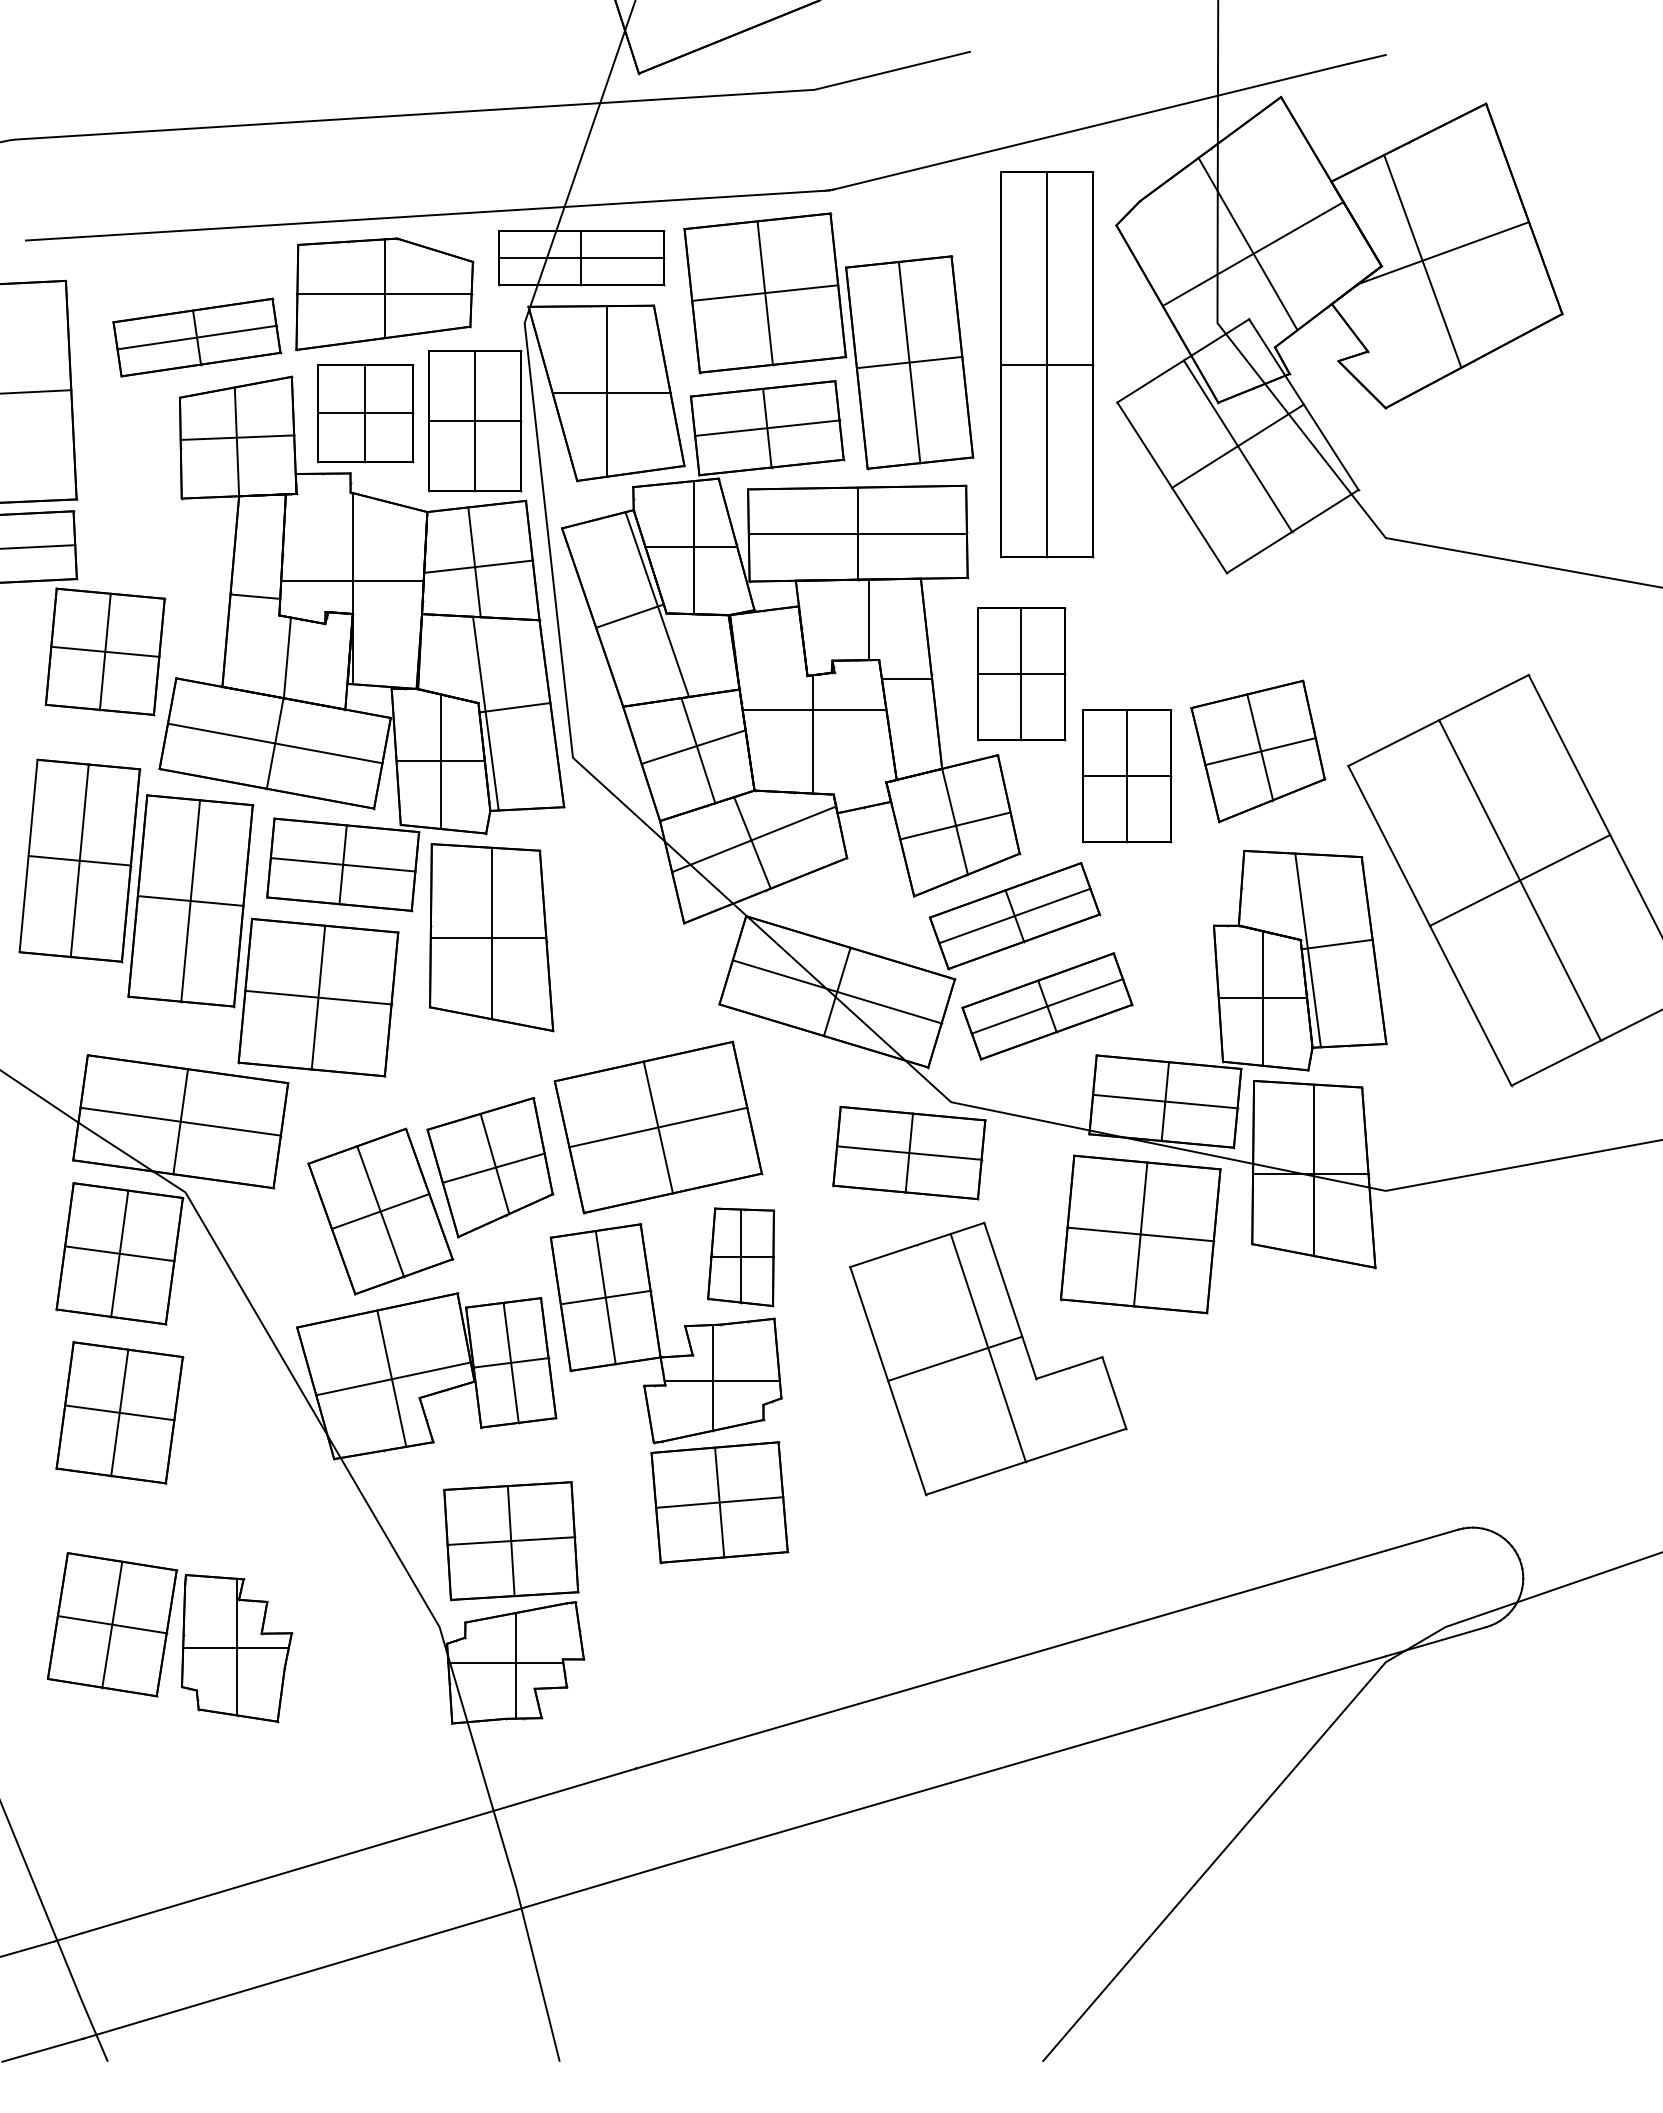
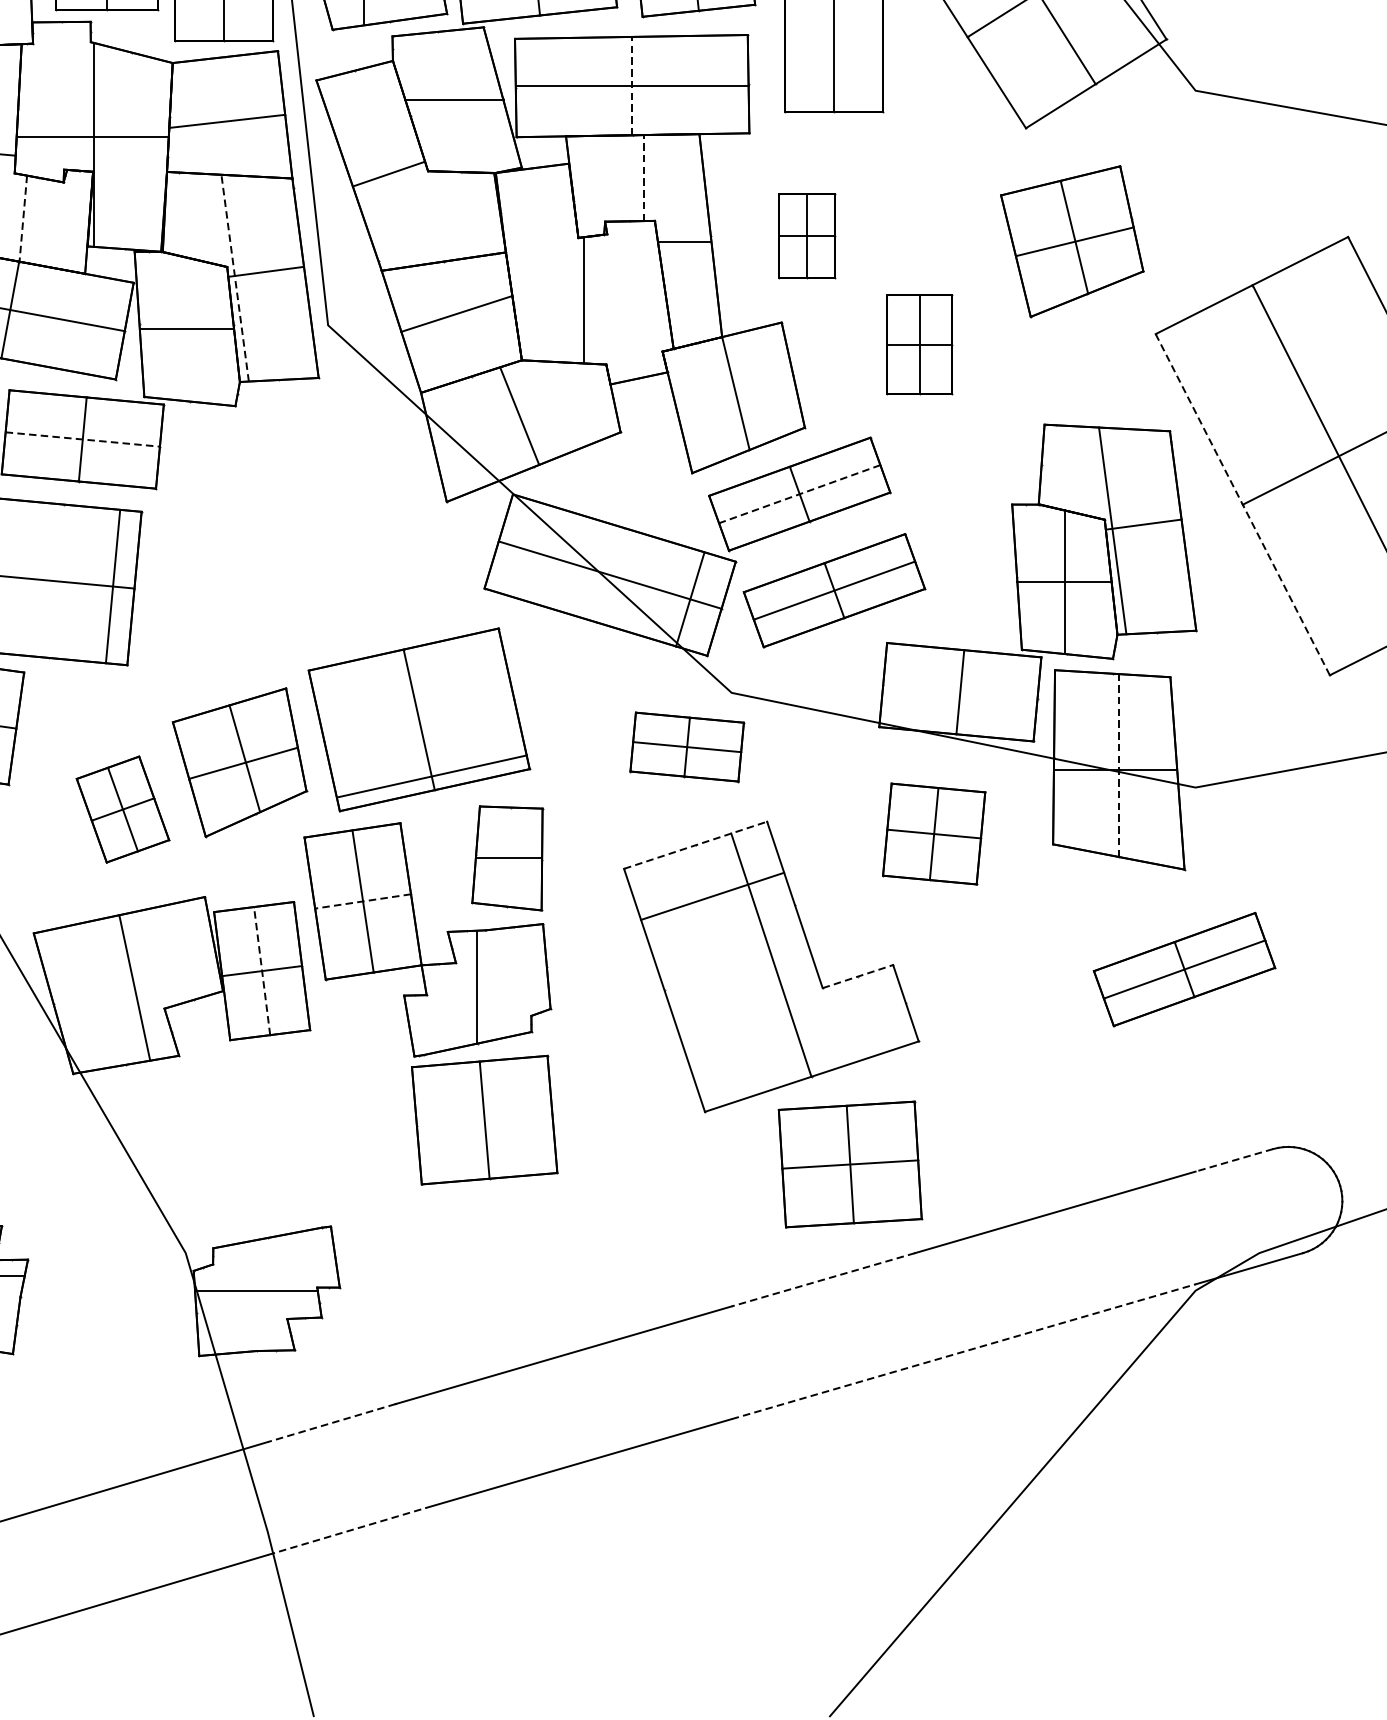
line: (857, 533) -> (631, 85), solid -> dashed
line: (693, 547) -> (456, 100), removed
line: (474, 562) -> (223, 116), removed
line: (657, 604) -> (418, 161), removed
line: (869, 619) -> (644, 177), solid -> dashed
line: (287, 658) -> (23, 219), solid -> dashed
part: (1021, 674) -> (806, 236), size x0.6
line: (814, 709) -> (585, 273), removed
line: (485, 713) -> (234, 278), solid -> dashed
line: (698, 750) -> (462, 317), removed
part: (1258, 751) -> (1072, 241), moved
line: (441, 761) -> (187, 329), removed
part: (1127, 776) -> (919, 345), size x0.7
line: (955, 825) -> (736, 397), removed
line: (754, 839) -> (521, 412), removed
line: (343, 864) -> (83, 439), solid -> dashed
line: (1014, 916) -> (799, 494), solid -> dashed
line: (1429, 925) -> (1242, 504), solid -> dashed
part: (491, 937) -> (241, 517), removed
line: (836, 991) -> (689, 599), moved
line: (318, 997) -> (113, 586), moved
line: (1165, 1101) -> (960, 692), removed
line: (658, 1127) -> (432, 776), moved
part: (909, 1152) -> (687, 746), size x0.7
line: (1313, 1170) -> (1118, 765), solid -> dashed
part: (380, 1211) -> (122, 809), size x0.6
part: (1140, 1234) -> (933, 834), size x0.6
line: (917, 1245) -> (695, 845), solid -> dashed
line: (741, 1255) -> (507, 856), removed
line: (605, 1297) -> (362, 901), solid -> dashed
line: (955, 1358) -> (712, 895), moved
part: (1375, 1361) -> (1184, 969), added
line: (511, 1362) -> (262, 970), solid -> dashed
line: (1069, 1368) -> (858, 977), solid -> dashed
line: (393, 1378) -> (136, 987), removed
line: (721, 1380) -> (486, 989), removed
line: (719, 1502) -> (484, 1120), removed
line: (1422, 1540) -> (1234, 1160), solid -> dashed
part: (511, 1541) -> (850, 1164), moved
line: (1036, 1652) -> (822, 1280), solid -> dashed
line: (515, 1665) -> (266, 1294), removed
line: (1168, 1719) -> (963, 1351), solid -> dashed
line: (575, 1786) -> (330, 1423), solid -> dashed
line: (591, 1887) -> (347, 1531), solid -> dashed

